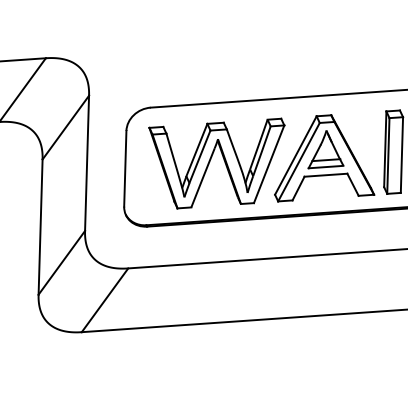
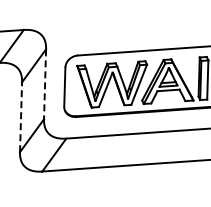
line: (87, 163) -> (45, 84), solid -> dashed
line: (41, 227) -> (21, 117), solid -> dashed

